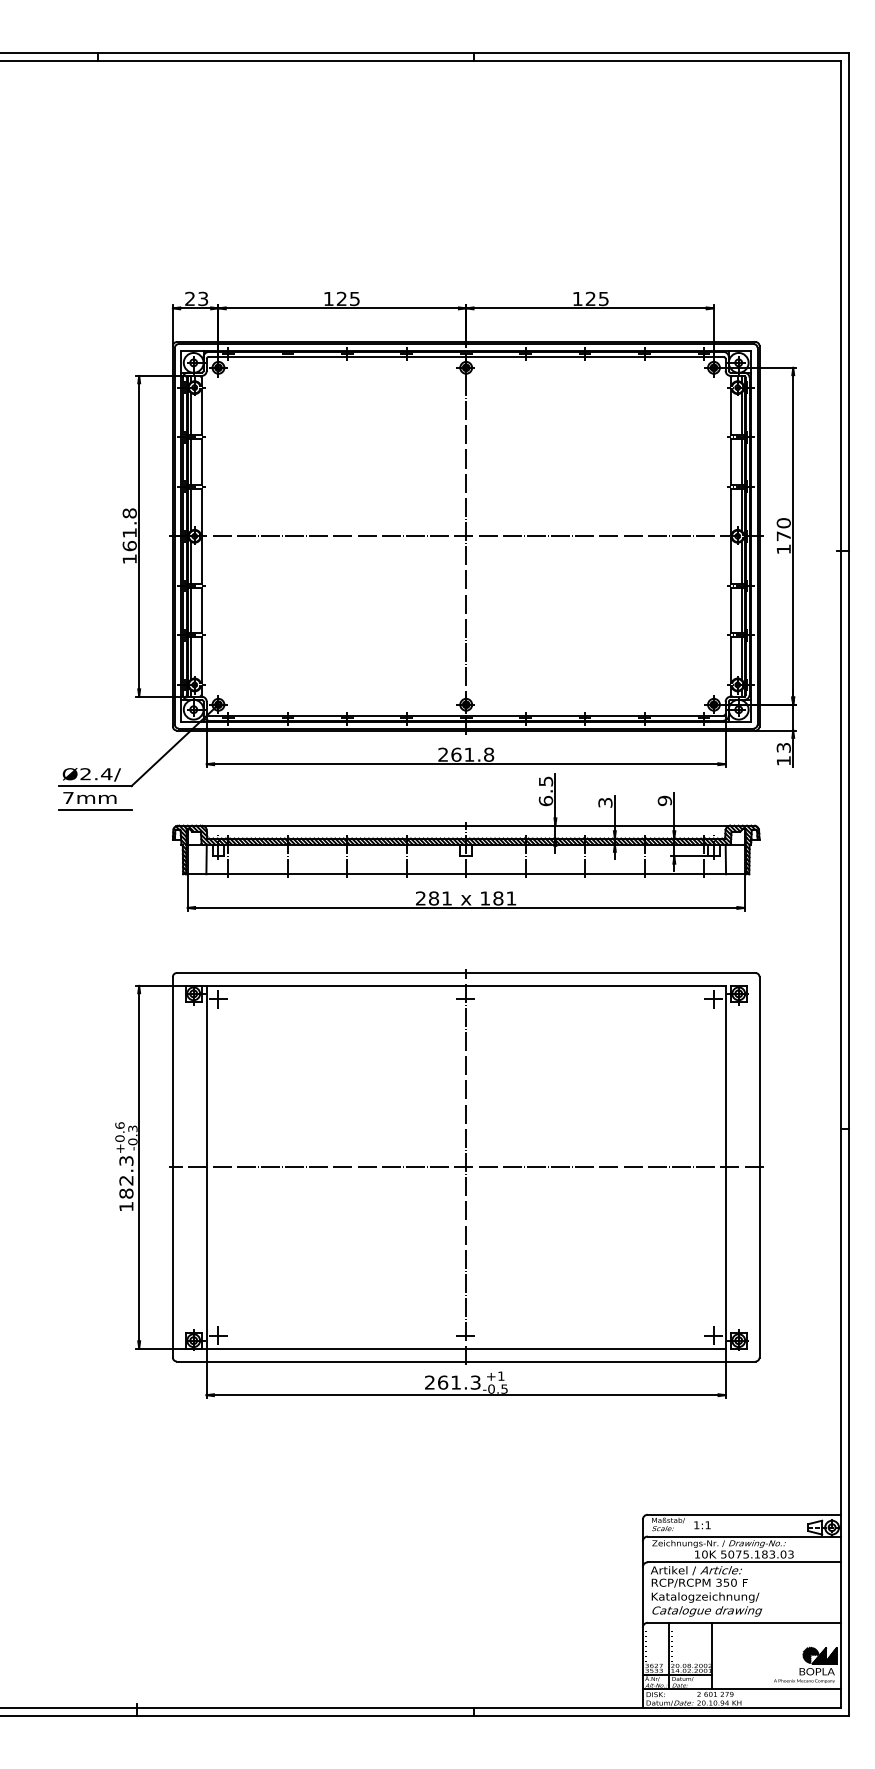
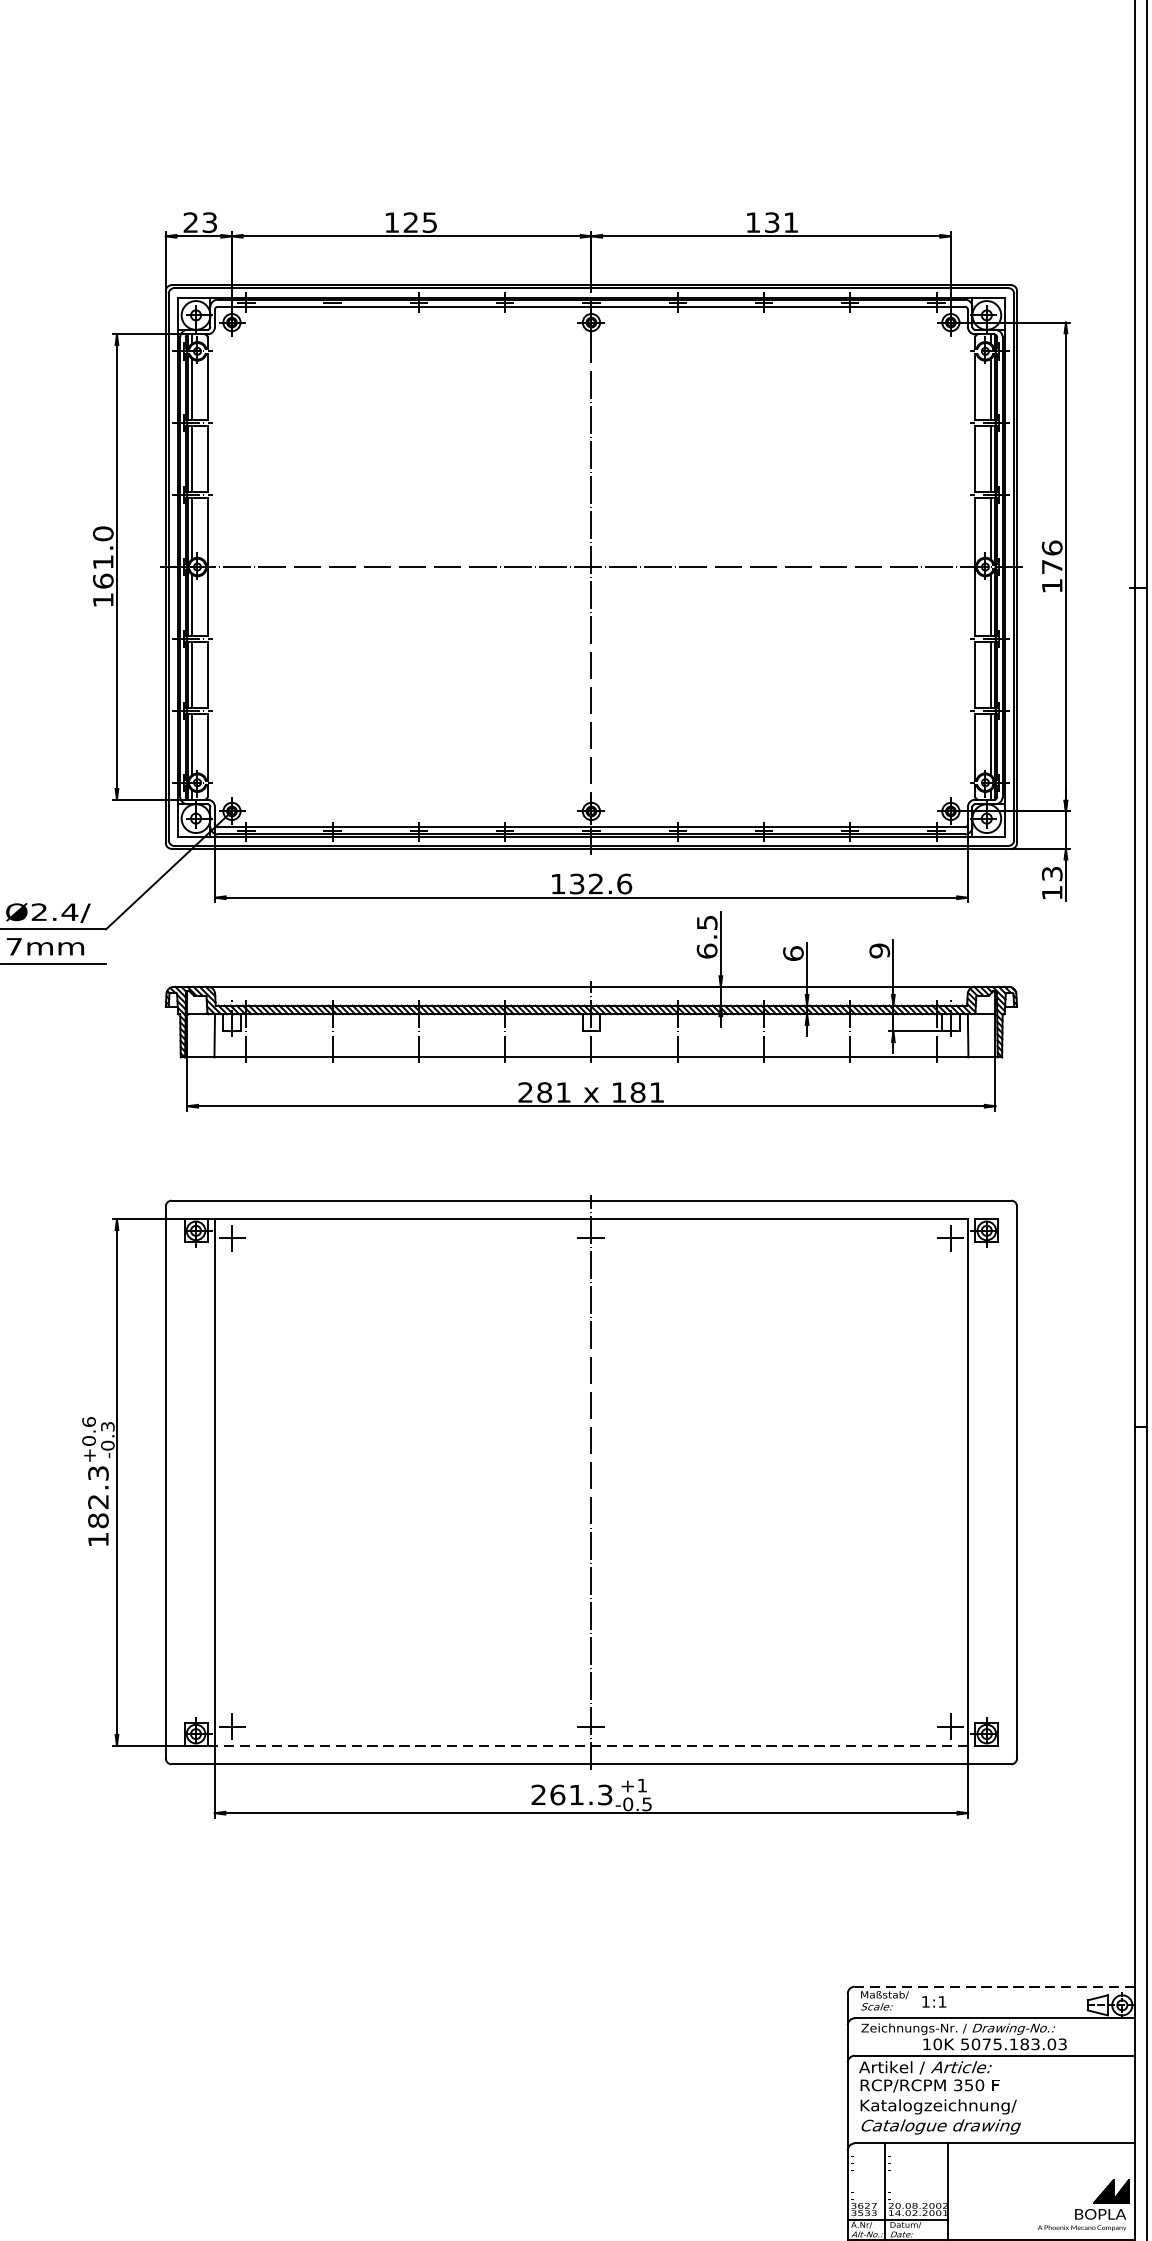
text: (596, 299) -> (780, 223), 125 -> 131
text: (129, 513) -> (102, 533), 161.8 -> 161.0
text: (783, 523) -> (1051, 548), 170 -> 176
text: (466, 754) -> (591, 883), 261.8 -> 132.6
text: (605, 802) -> (793, 953), 3 -> 6
line: (465, 1167) -> (590, 1482), removed
line: (466, 1348) -> (591, 1745), solid -> dashed
line: (744, 1514) -> (995, 1986), solid -> dashed
hatch: (810, 1655) -> (1090, 2190), removed

